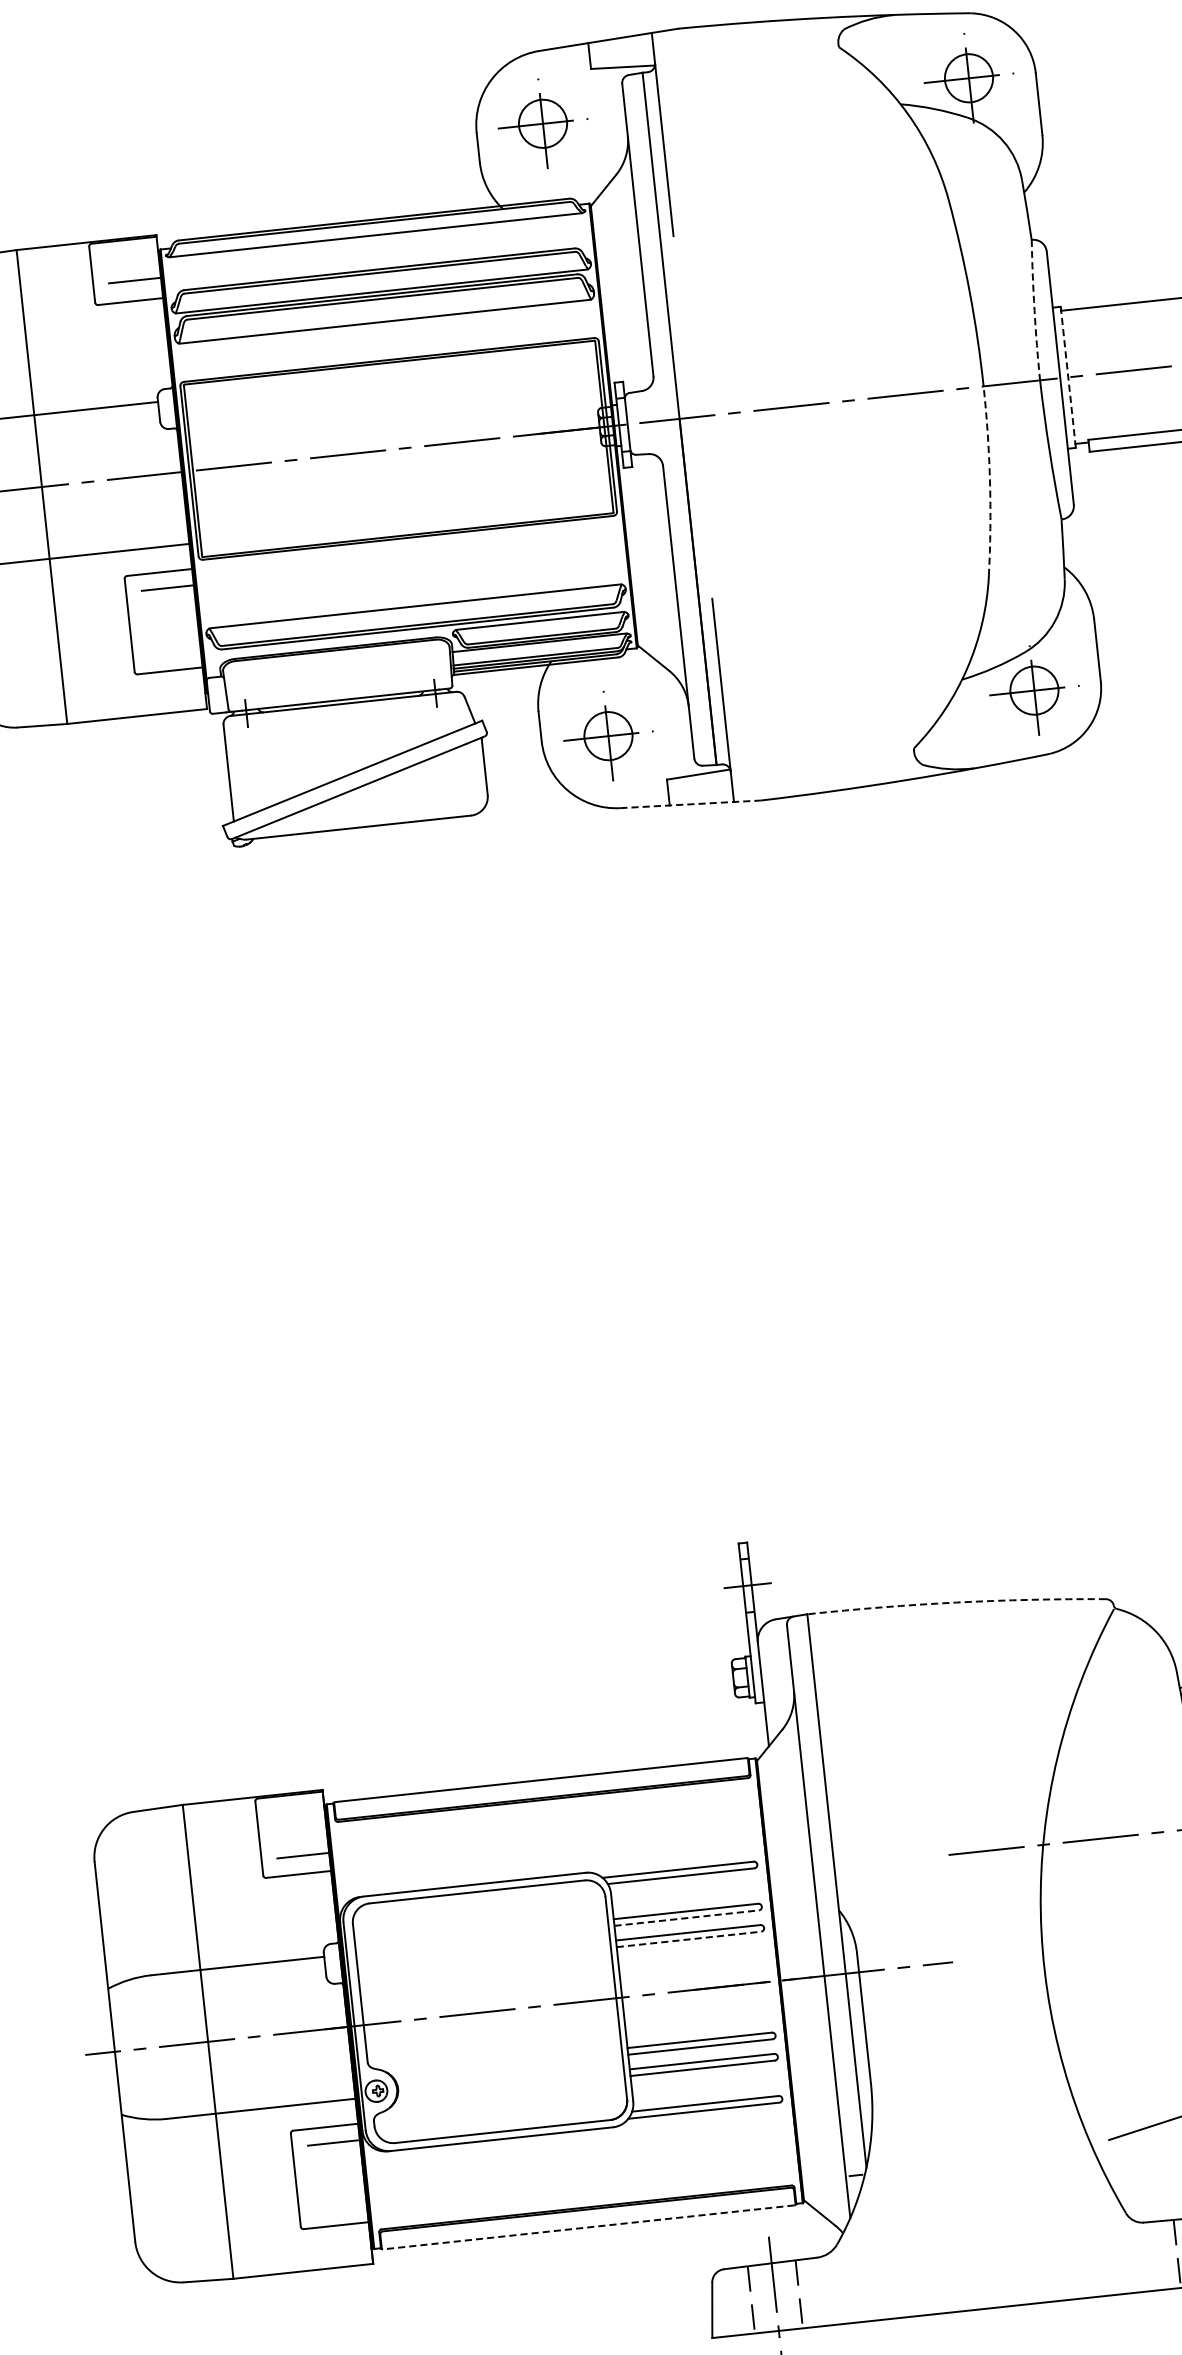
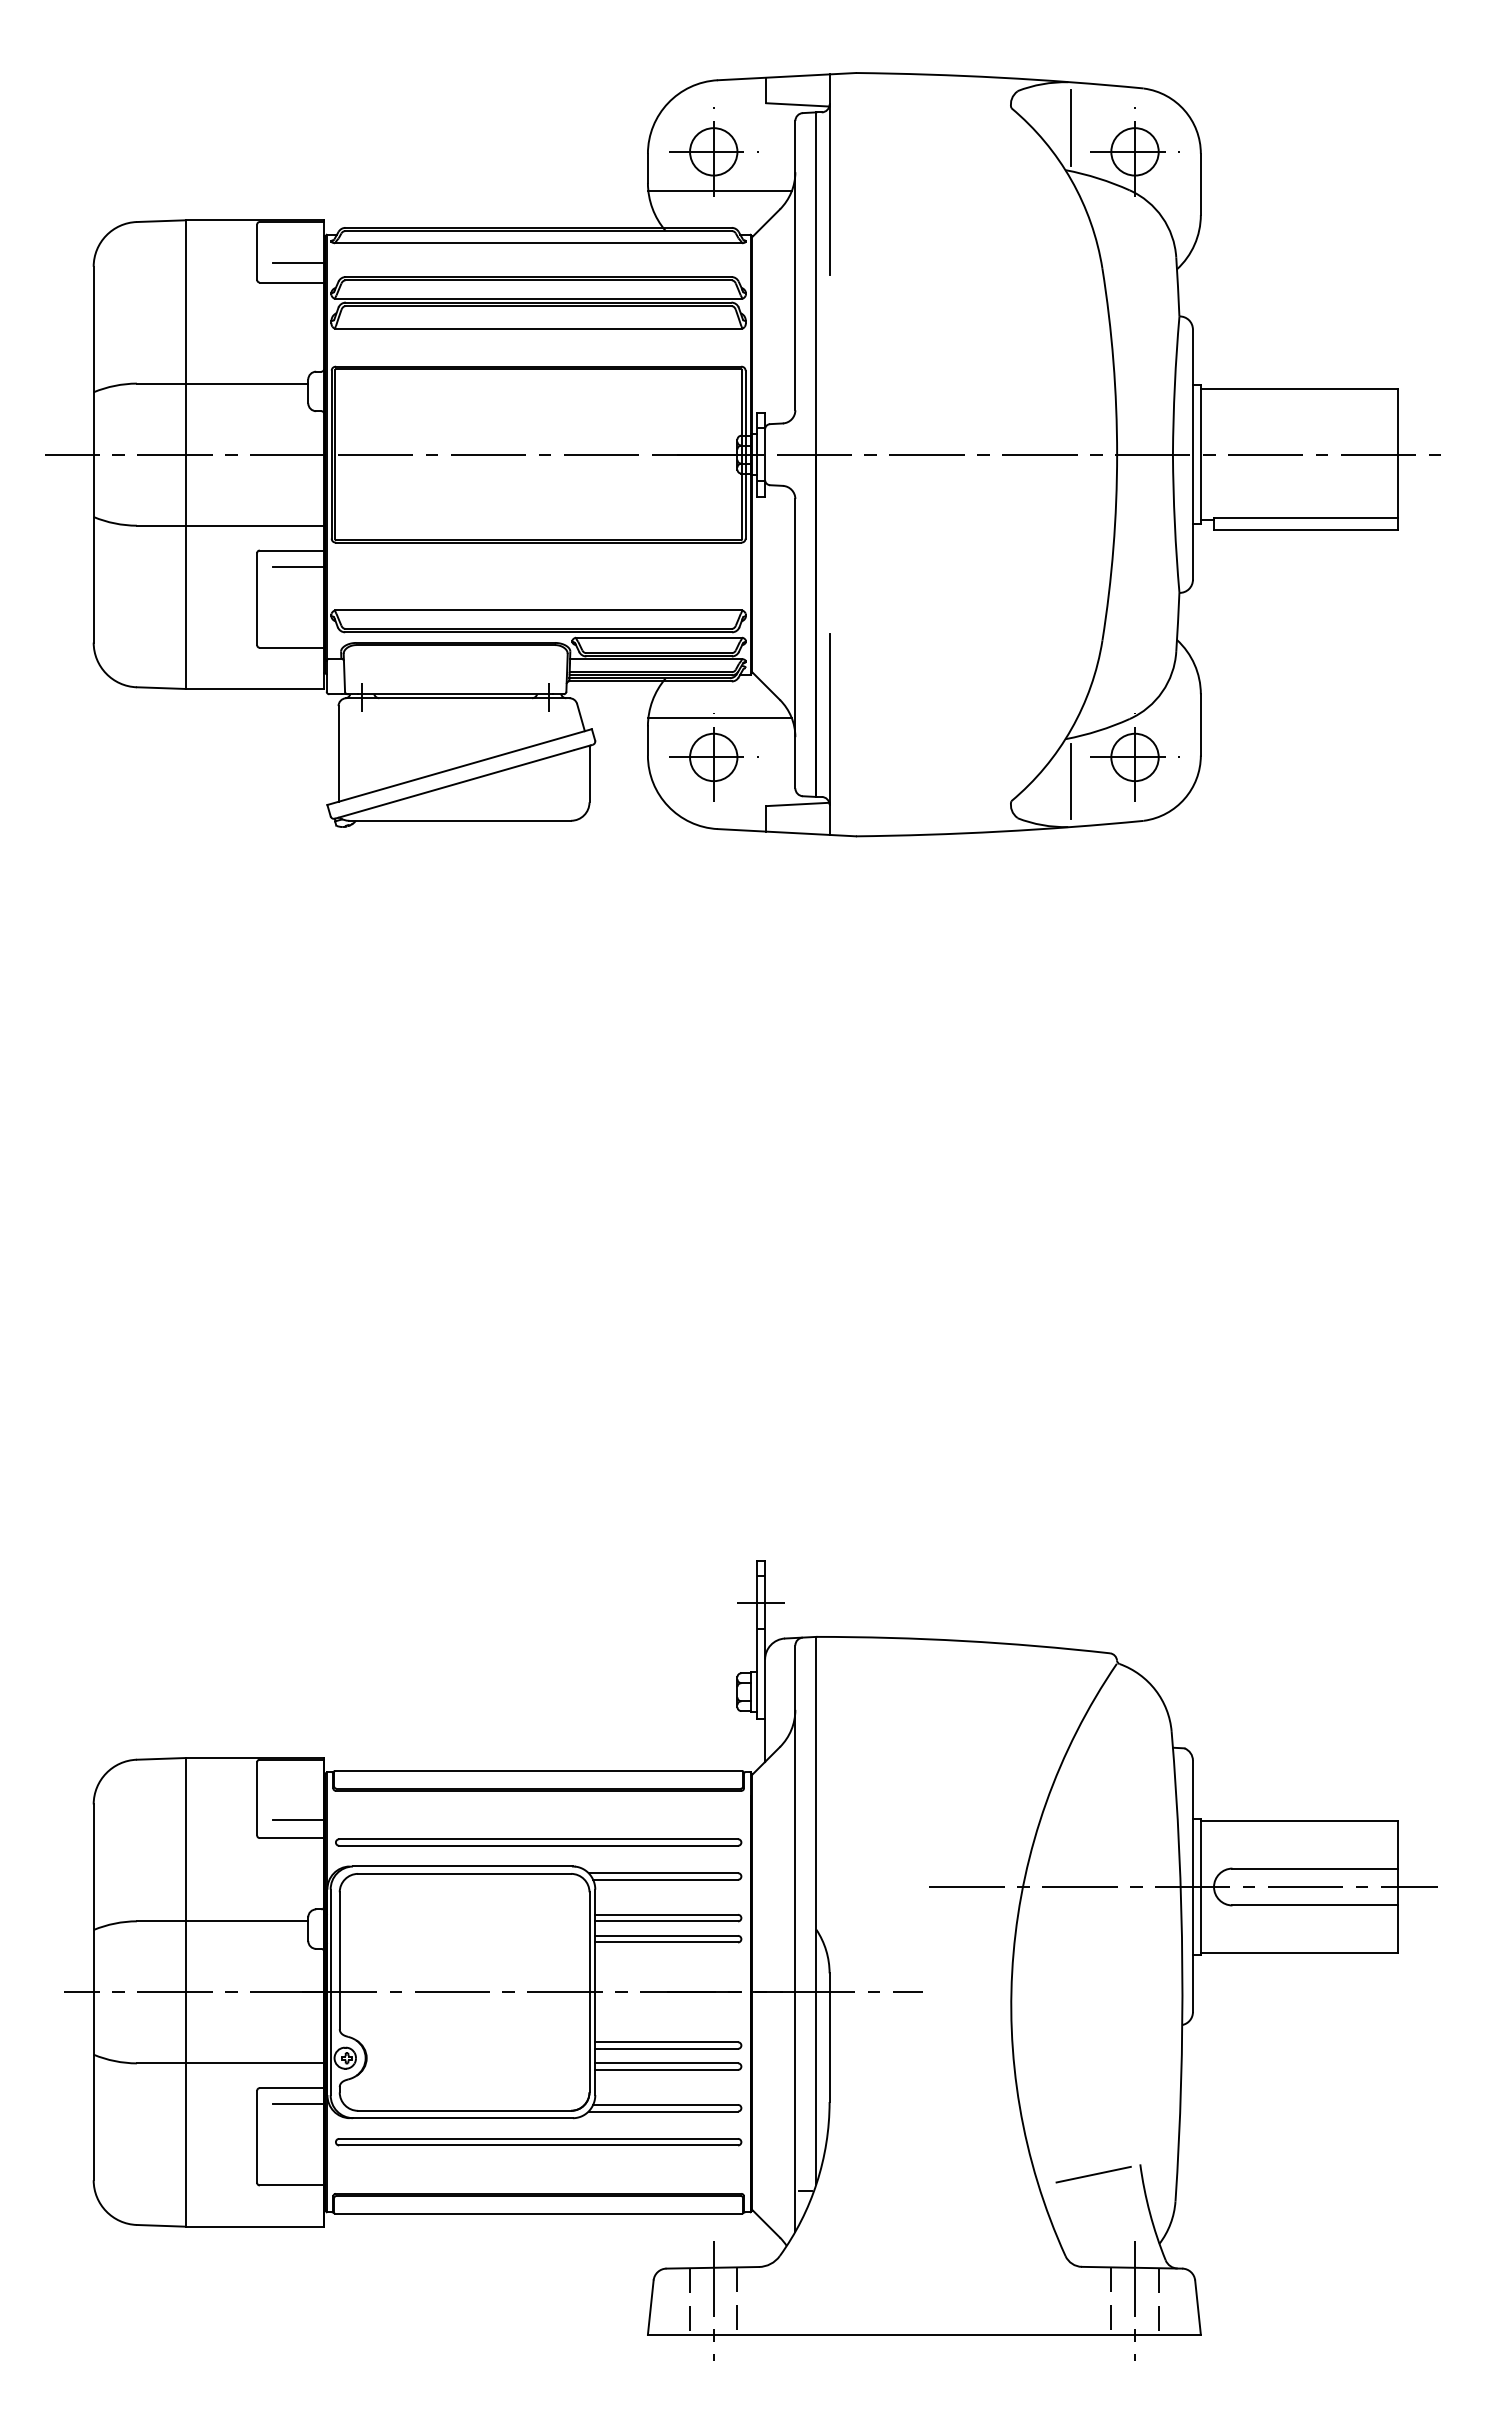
line: (901, 60) -> (1070, 127), added
line: (553, 163) -> (719, 191), added
arc: (1034, 310) -> (1174, 385), dashed -> solid
line: (1067, 377) -> (1200, 454), dashed -> solid
arc: (989, 480) -> (1113, 547), dashed -> solid
line: (610, 696) -> (719, 718), added
line: (971, 721) -> (1070, 781), added
line: (691, 804) -> (787, 832), dashed -> solid
arc: (956, 1603) -> (963, 1641), dashed -> solid
part: (548, 1852) -> (538, 1842), added
line: (687, 1918) -> (667, 1921), dashed -> solid
line: (689, 1939) -> (667, 1942), dashed -> solid
part: (580, 2155) -> (538, 2142), added
line: (588, 2227) -> (538, 2213), dashed -> solid

